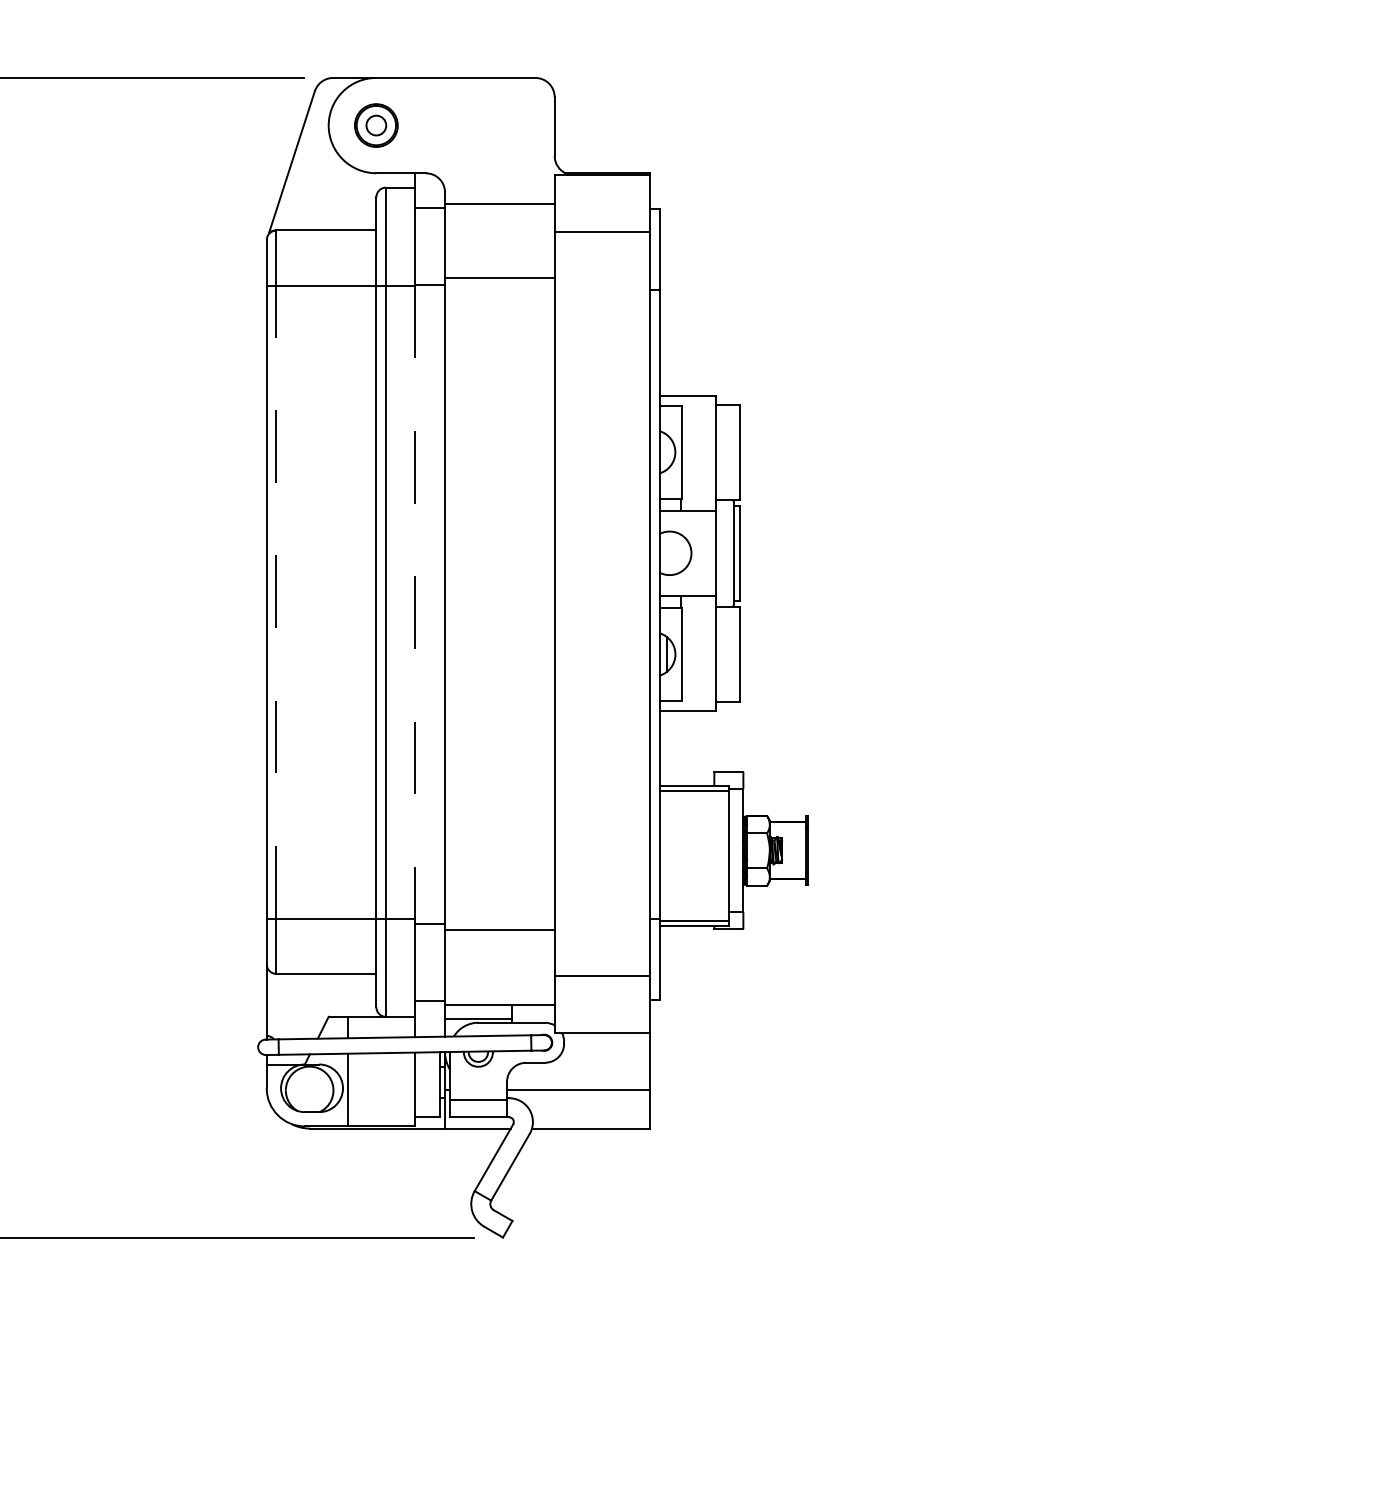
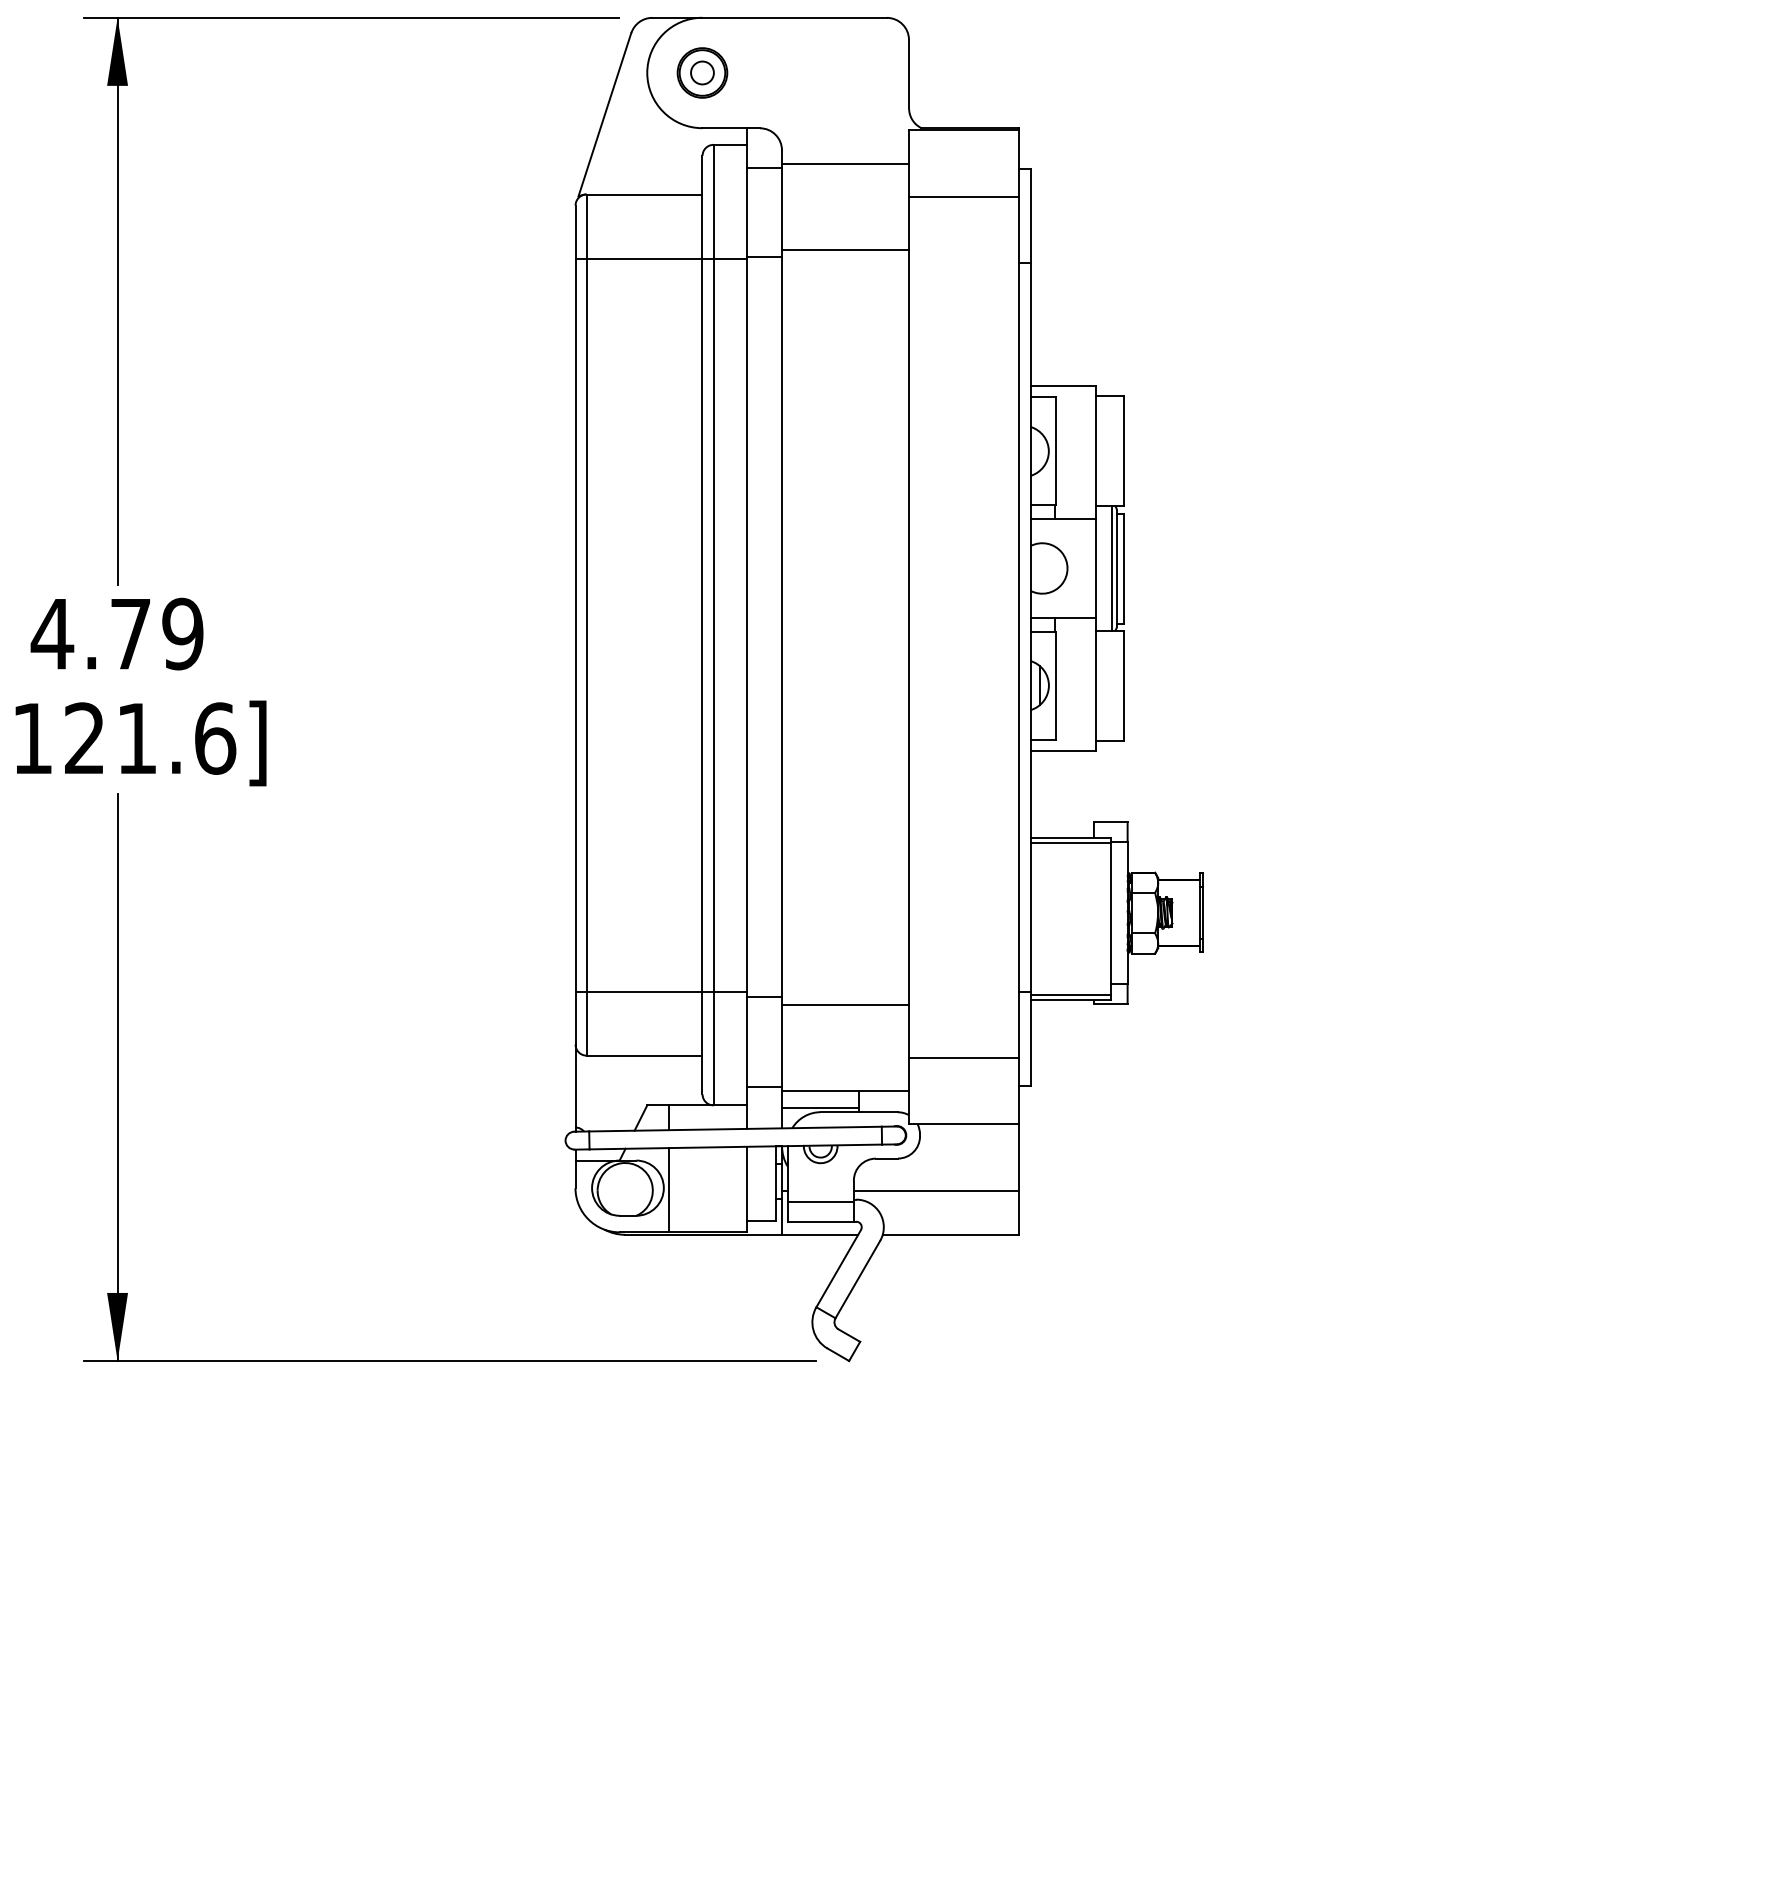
line: (730, 553) -> (1112, 568), added
line: (276, 602) -> (586, 625), dashed -> solid
line: (414, 602) -> (746, 625), dashed -> solid

